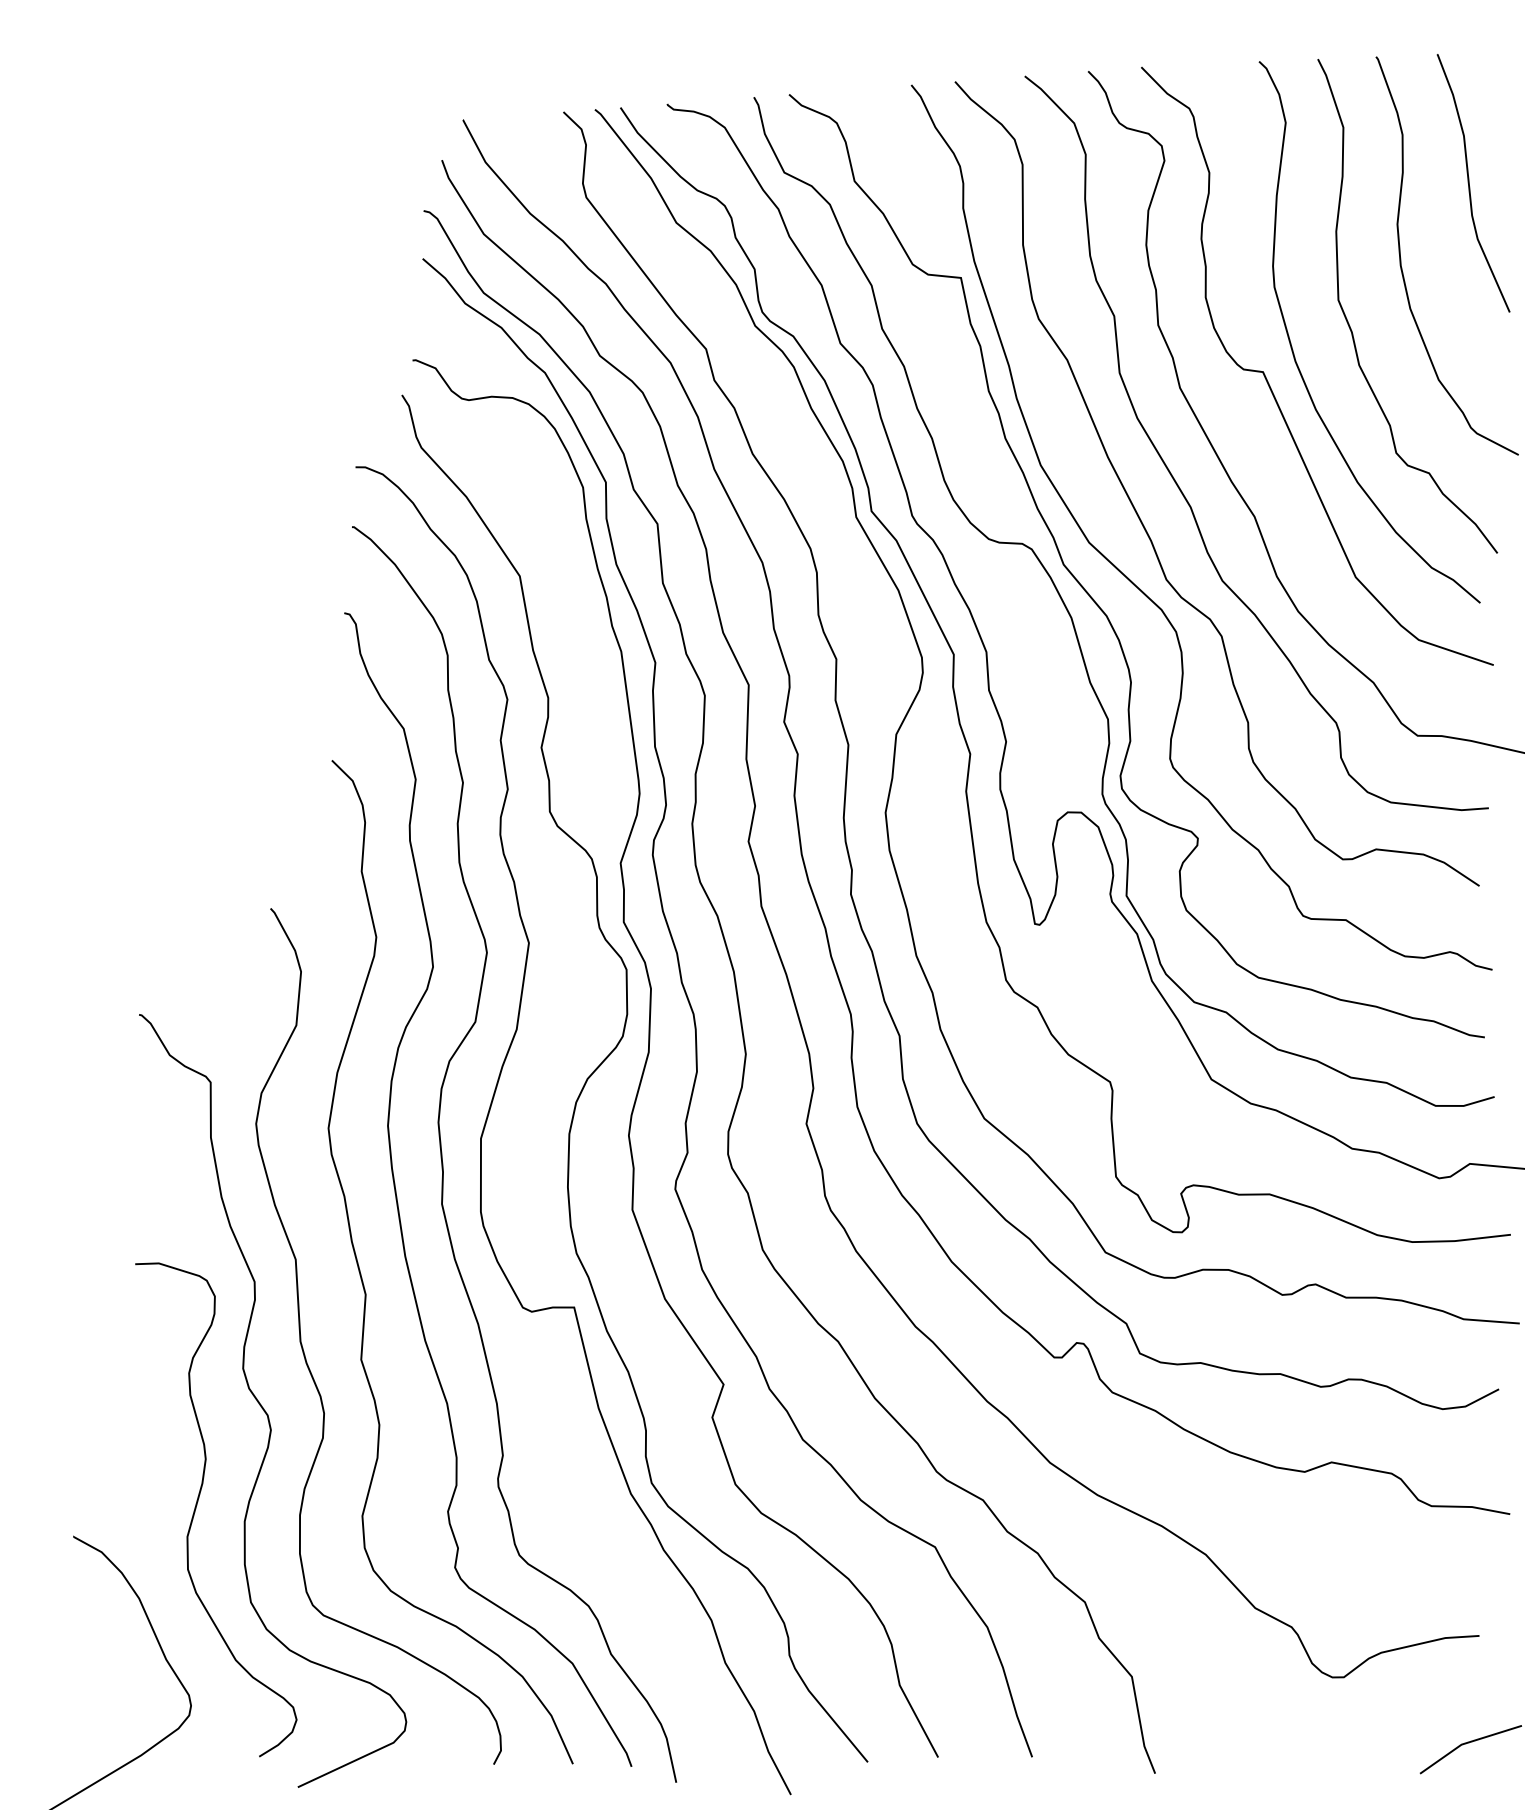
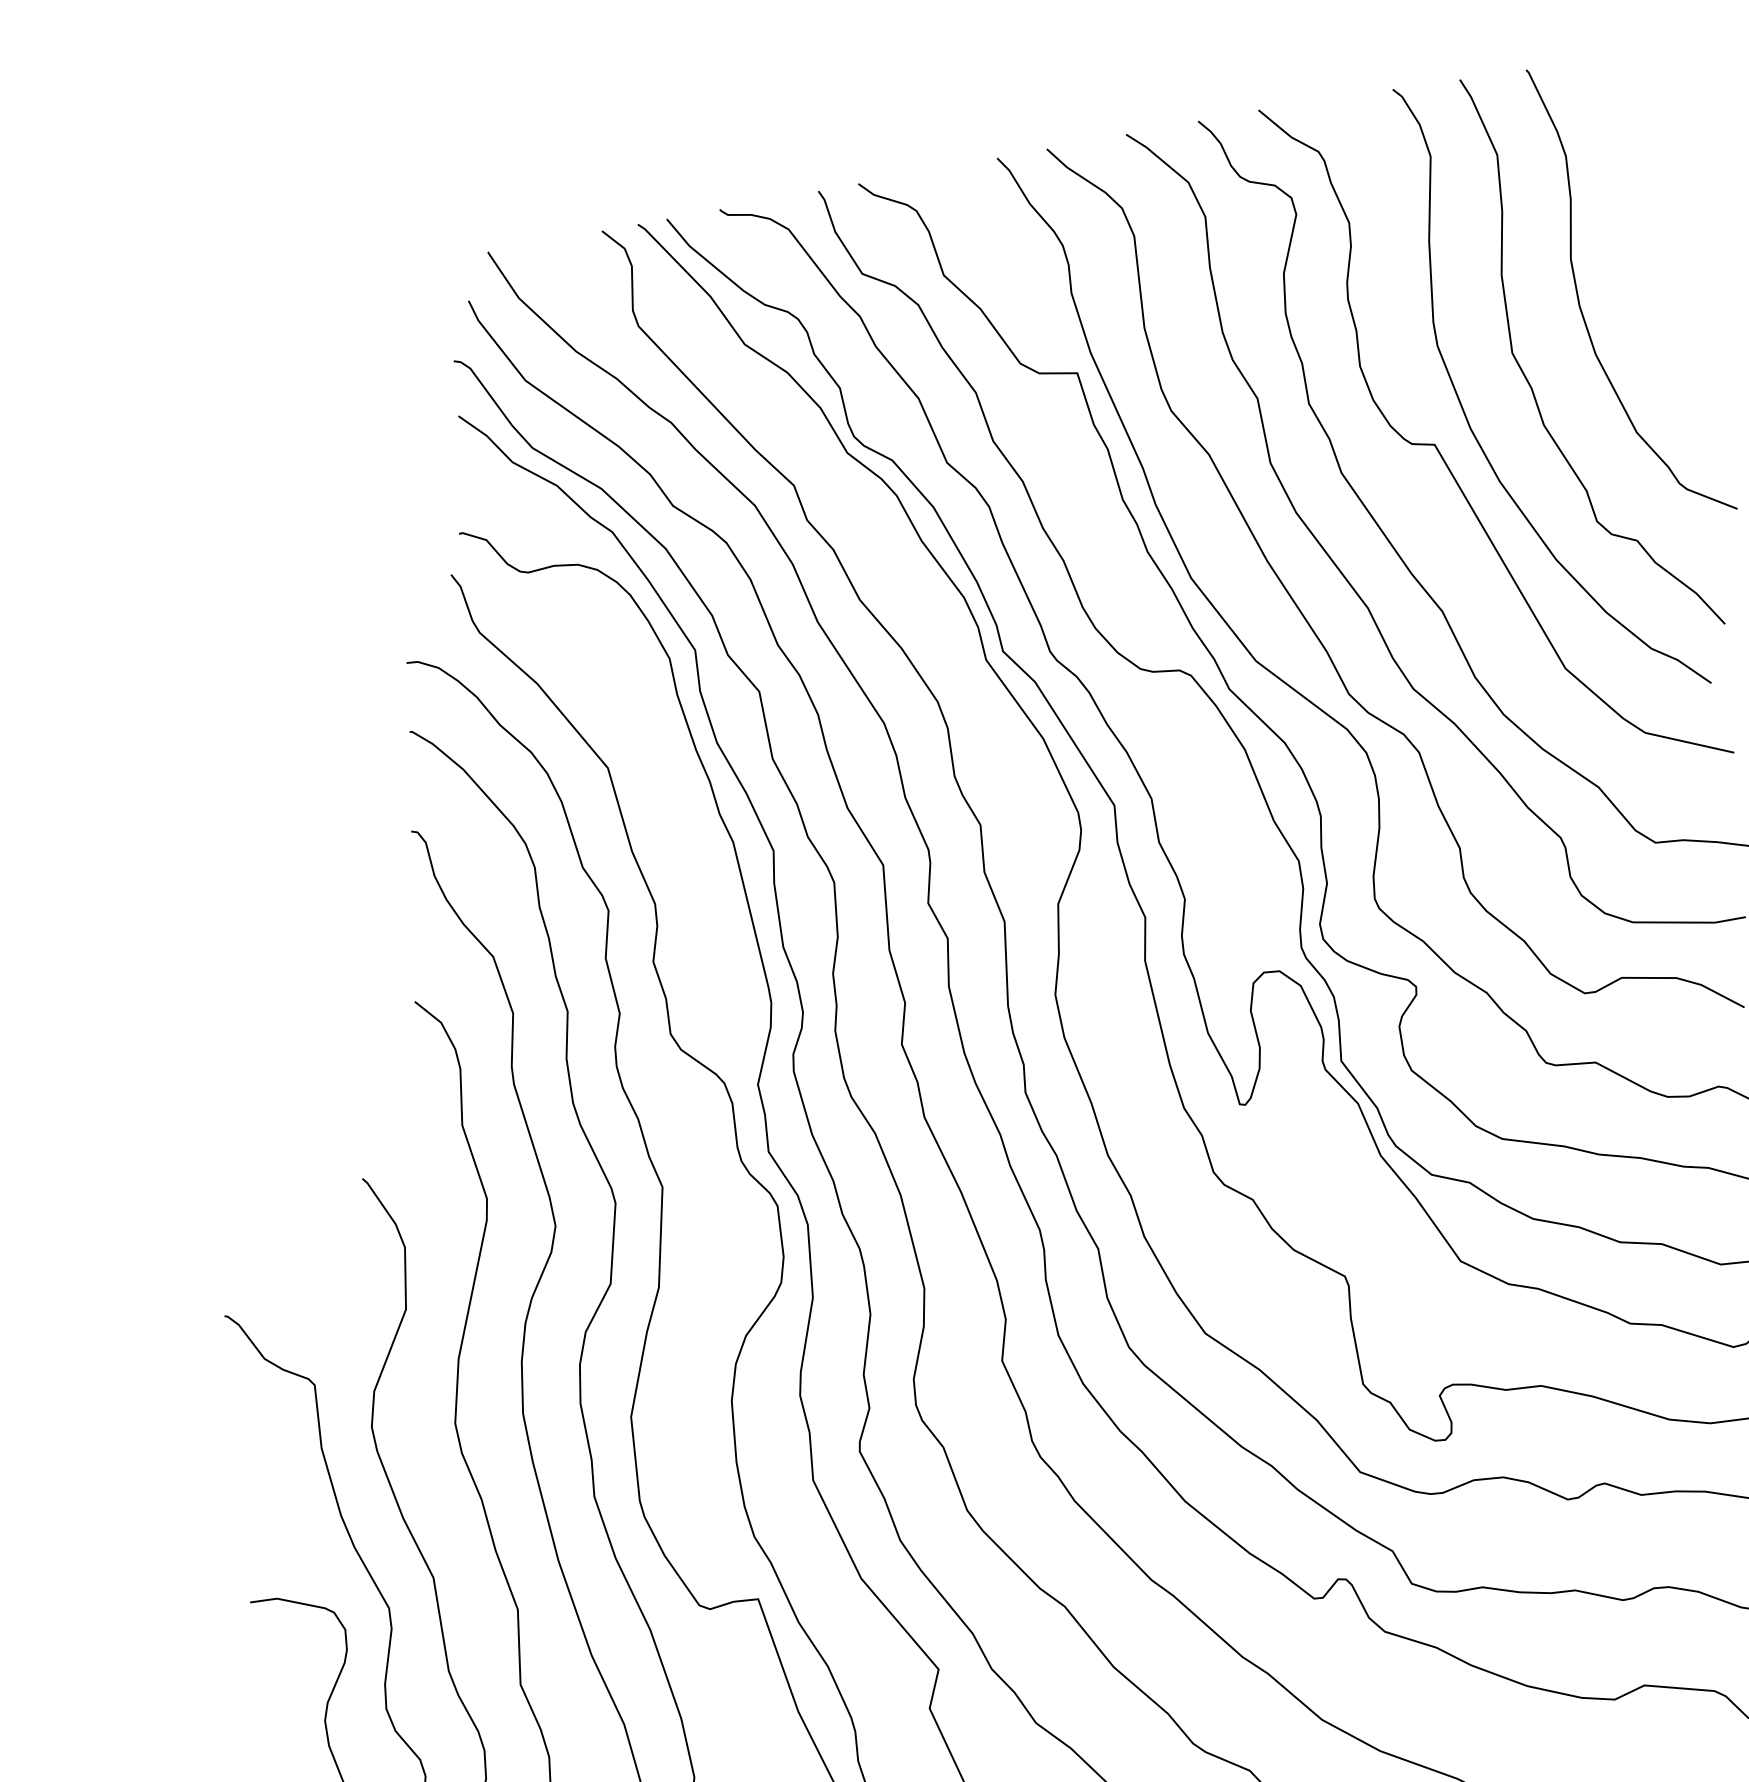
curve: (1469, 183) -> (1648, 203), removed

